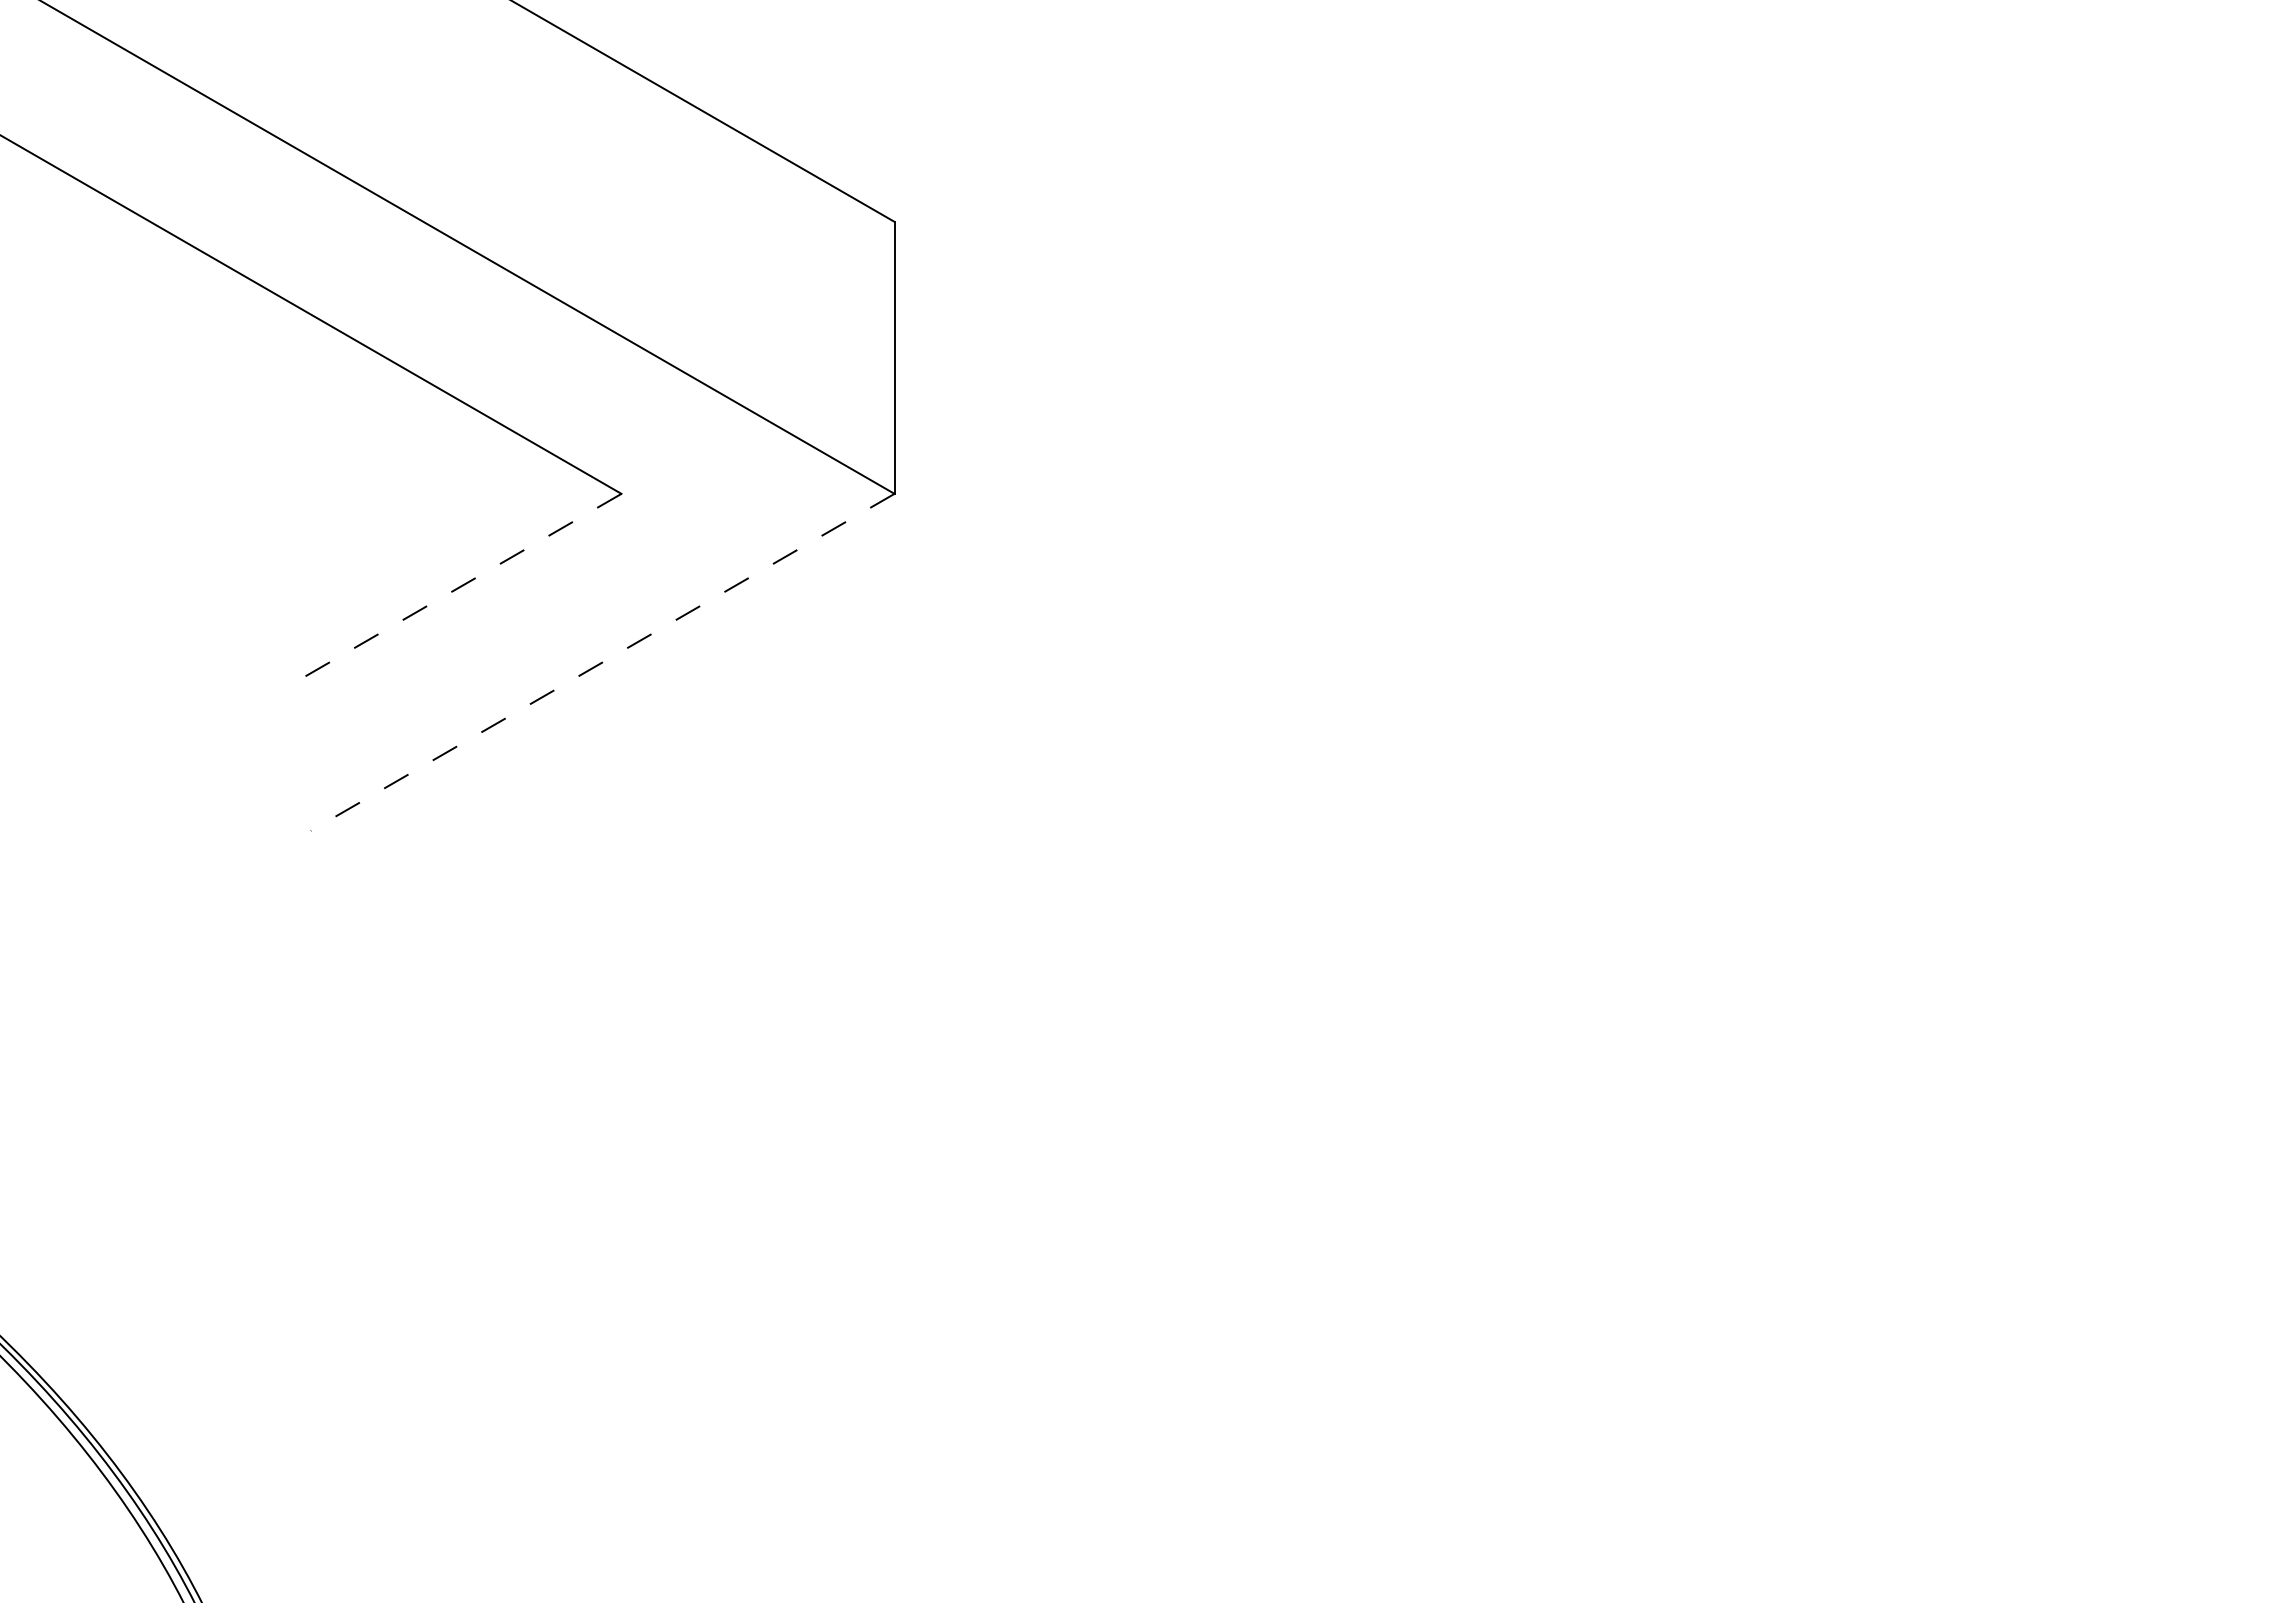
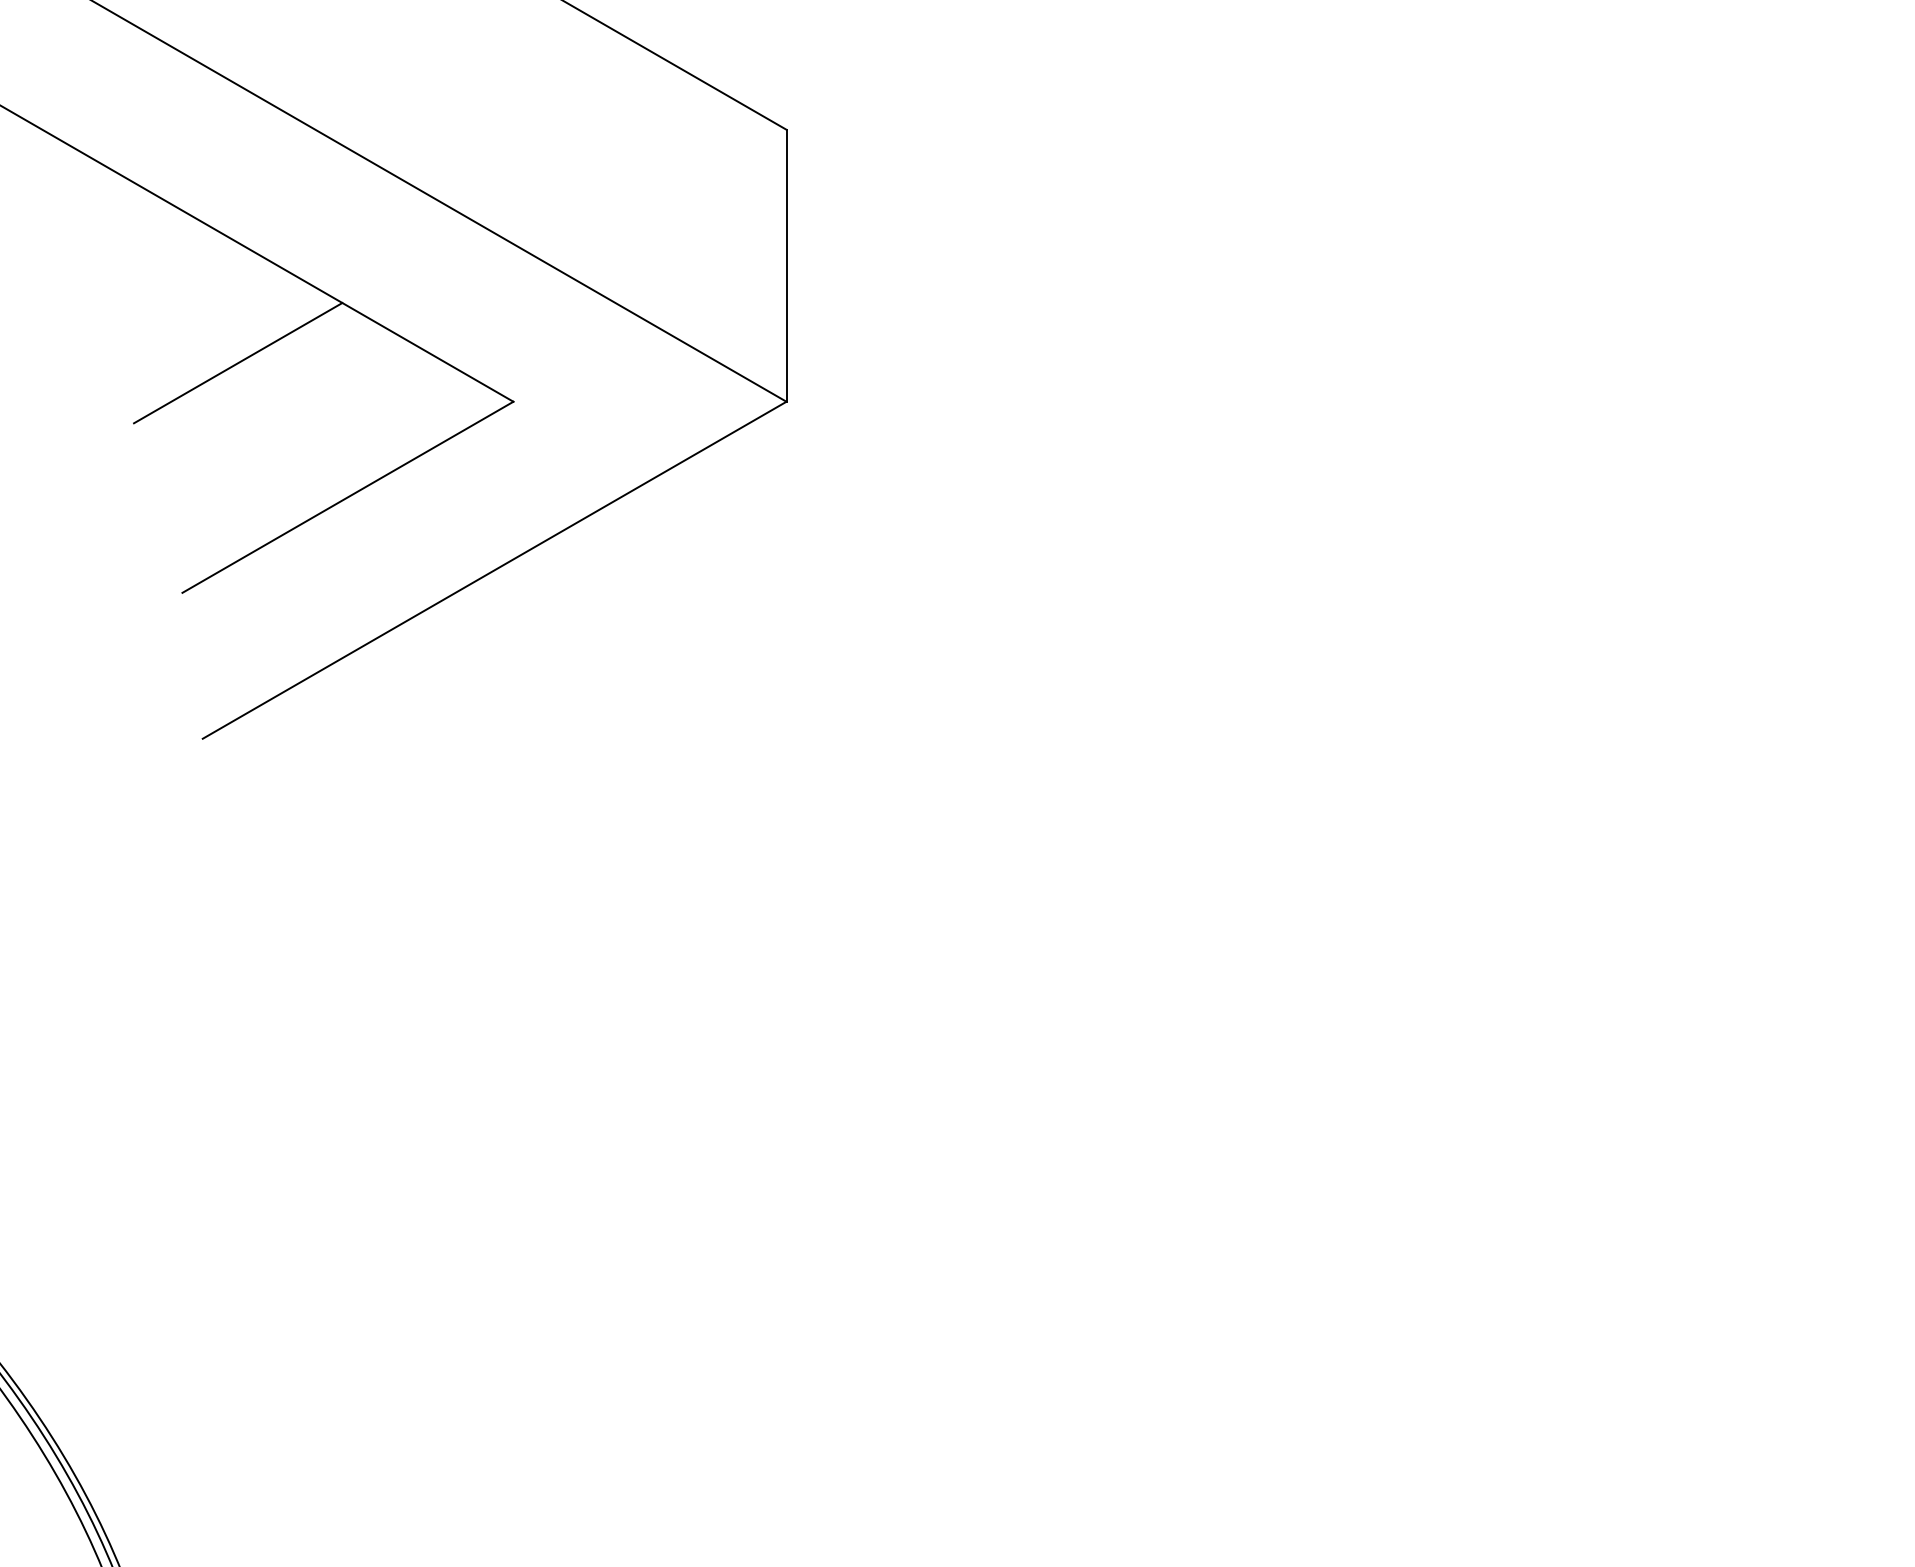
line: (346, 455) -> (238, 363), added
line: (455, 589) -> (347, 497), dashed -> solid
line: (602, 662) -> (494, 570), dashed -> solid

